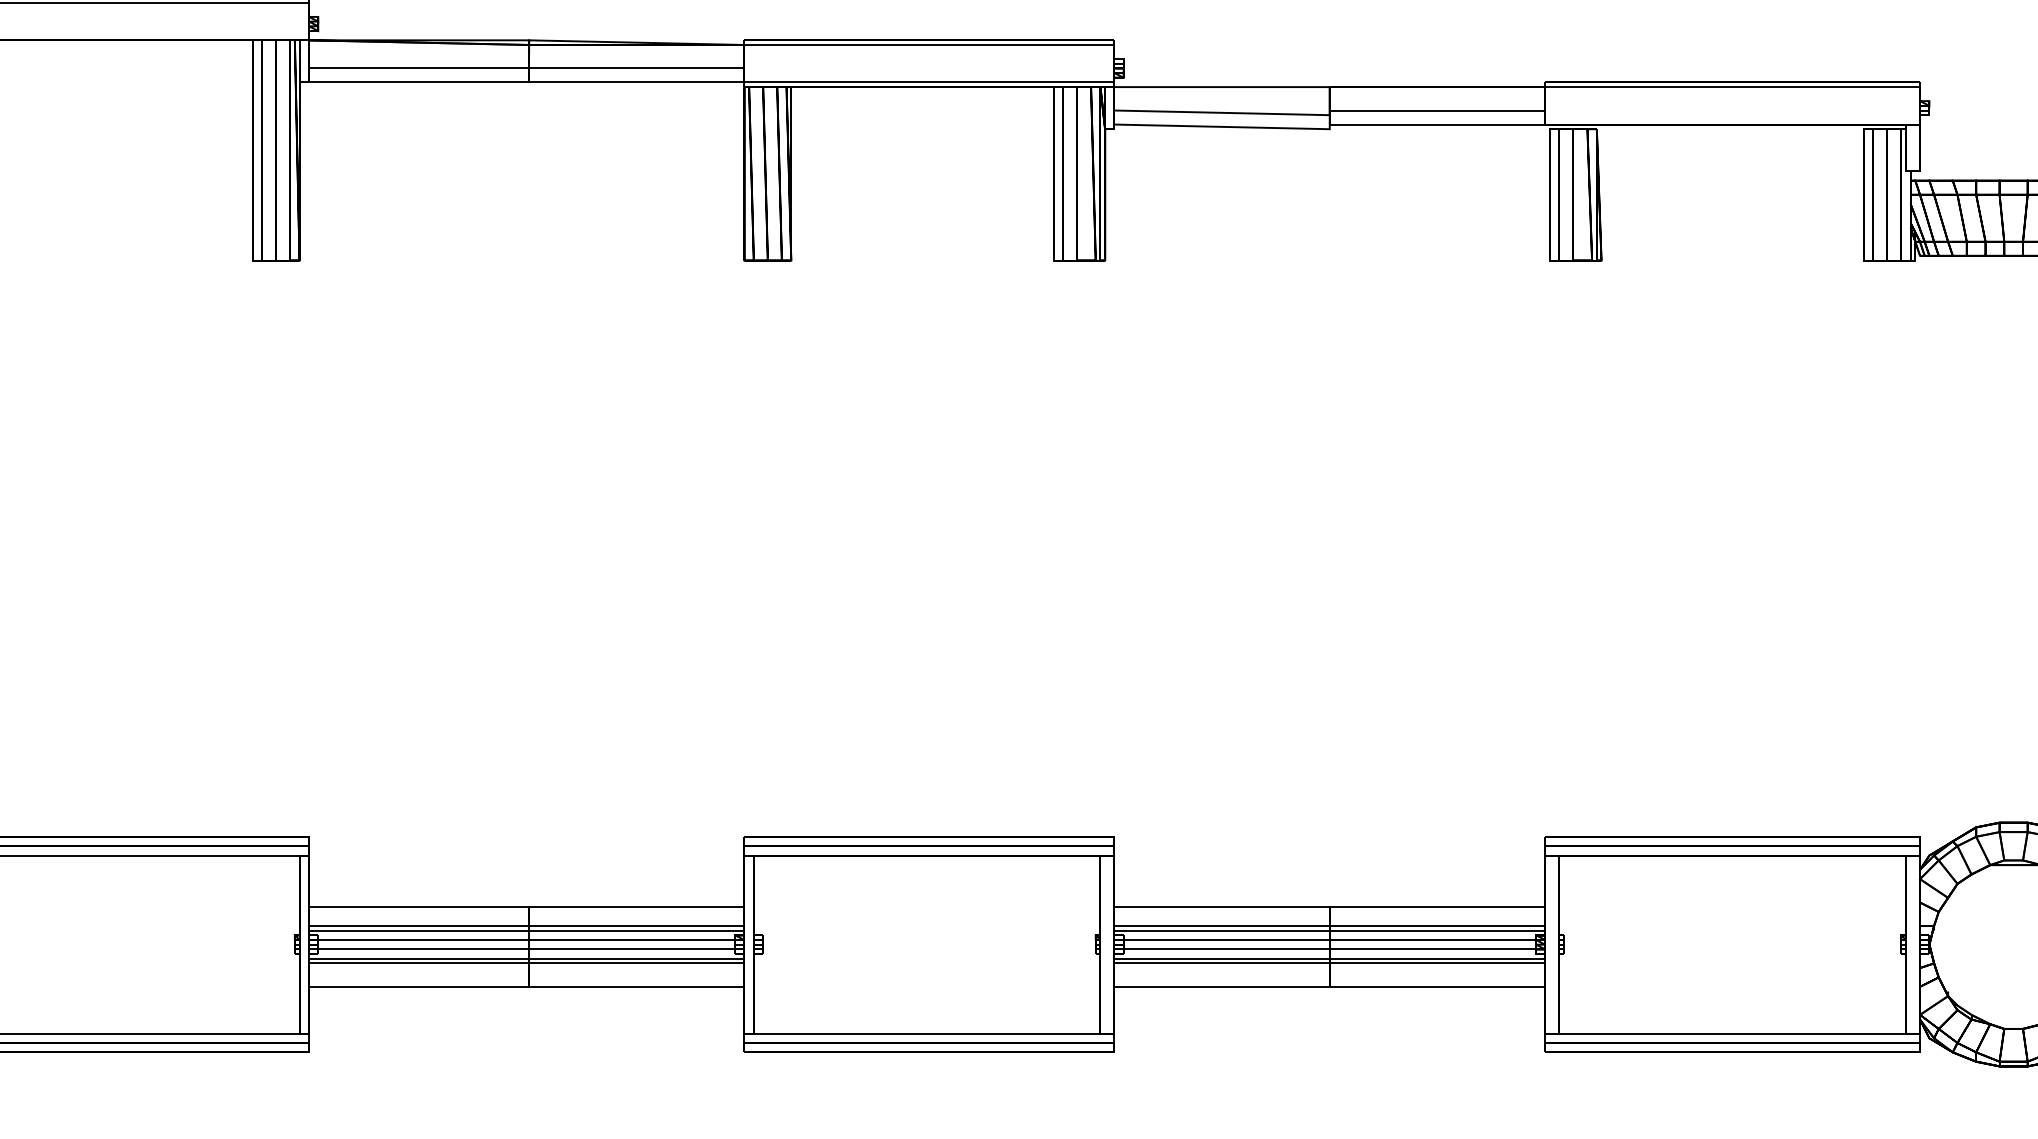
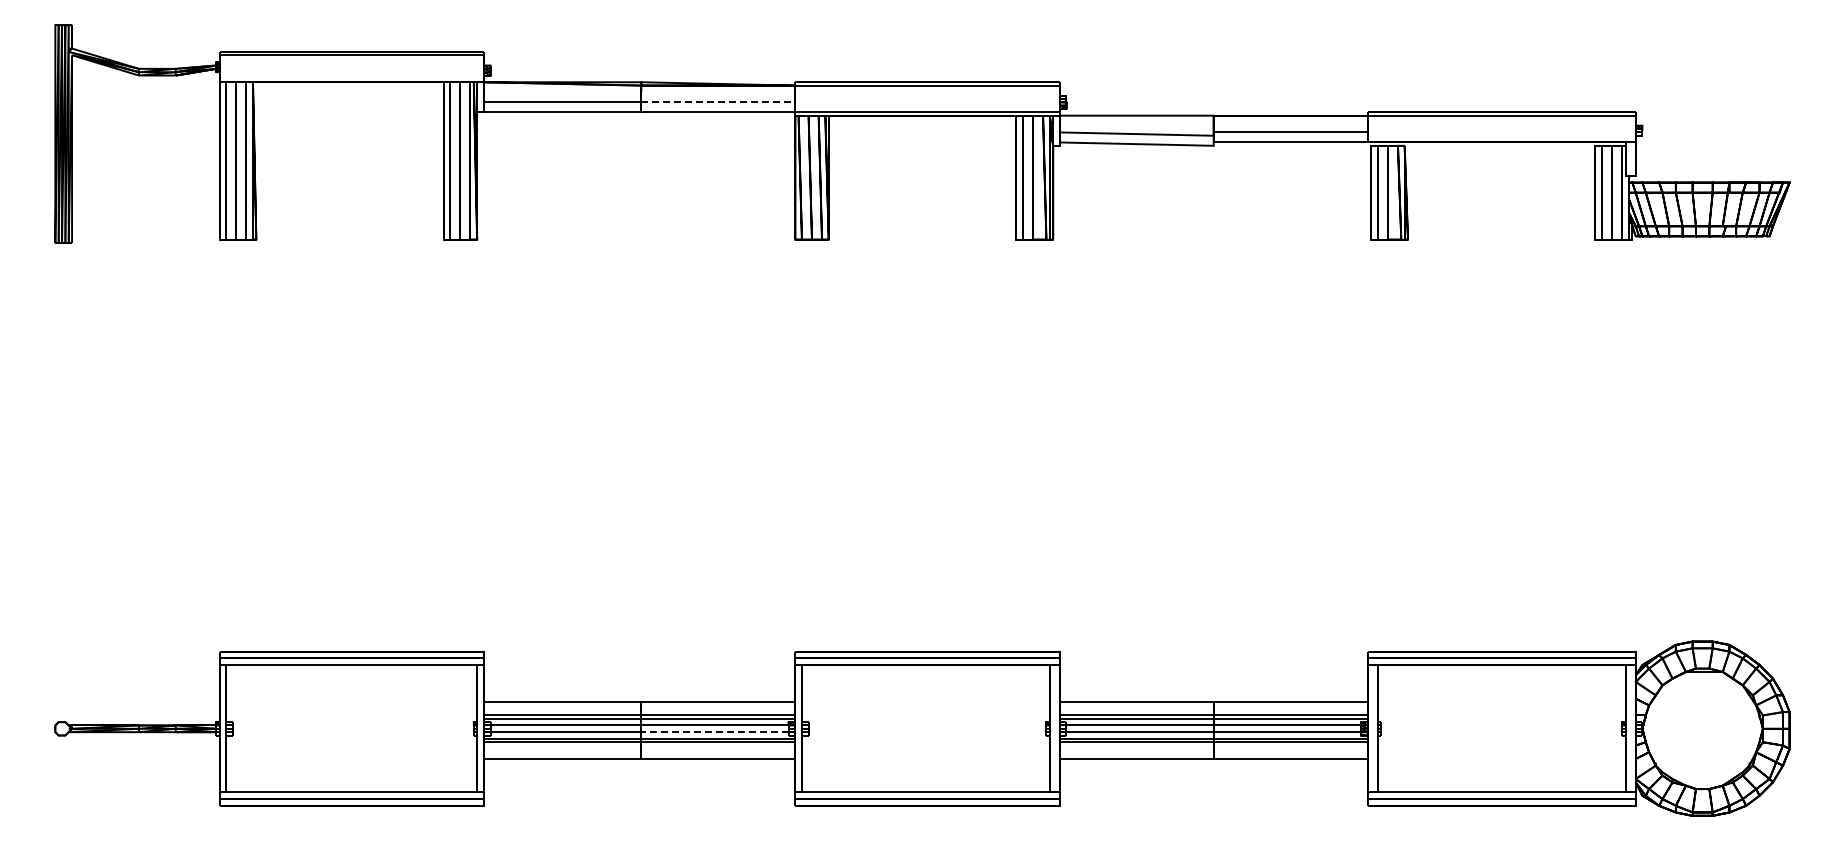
line: (637, 68) -> (718, 102), solid -> dashed
line: (631, 949) -> (714, 732), solid -> dashed

